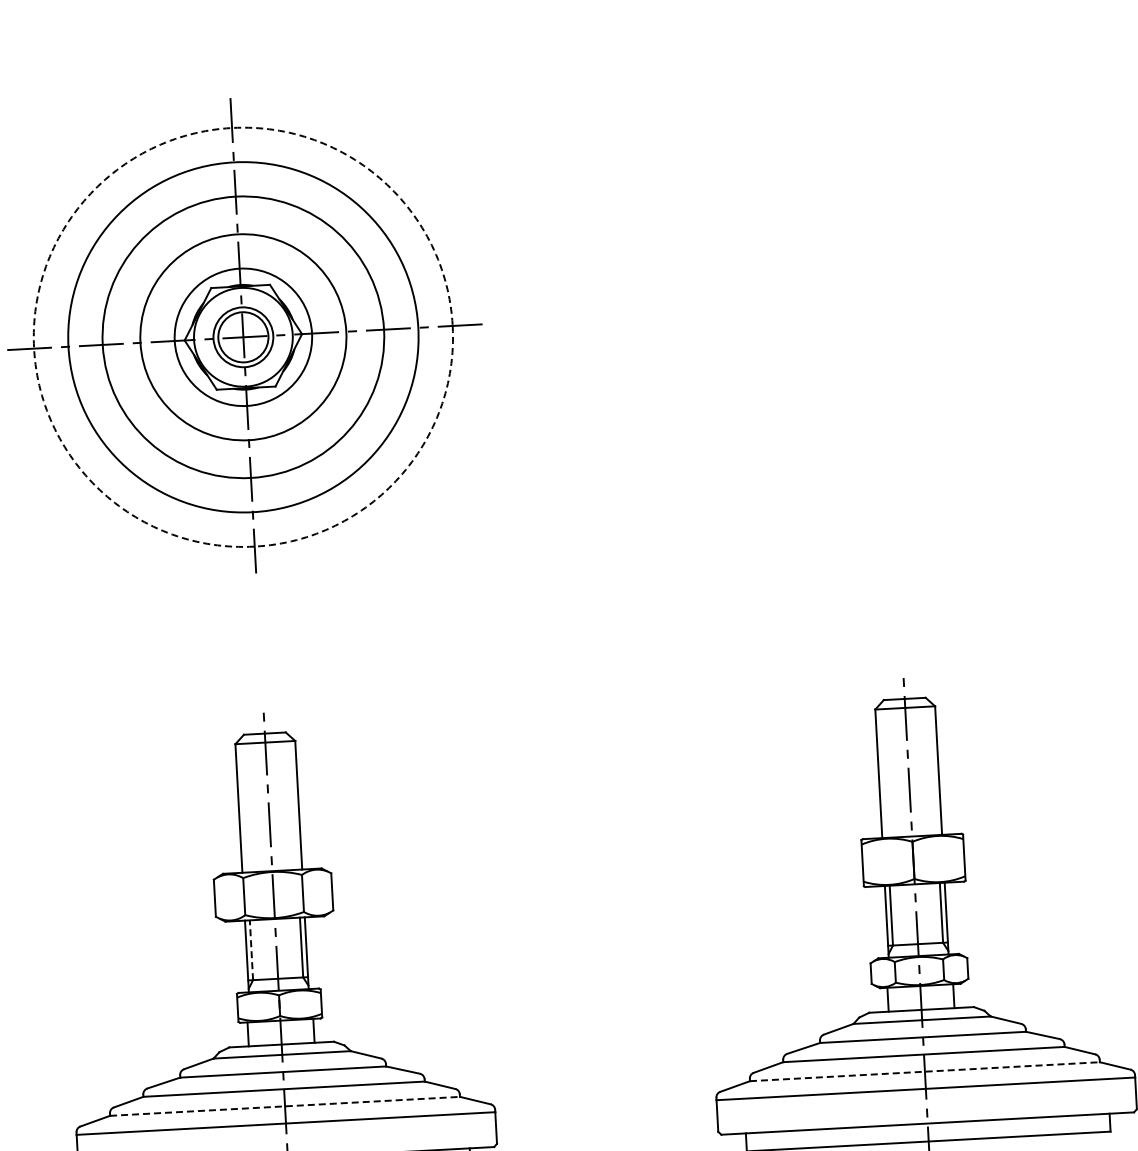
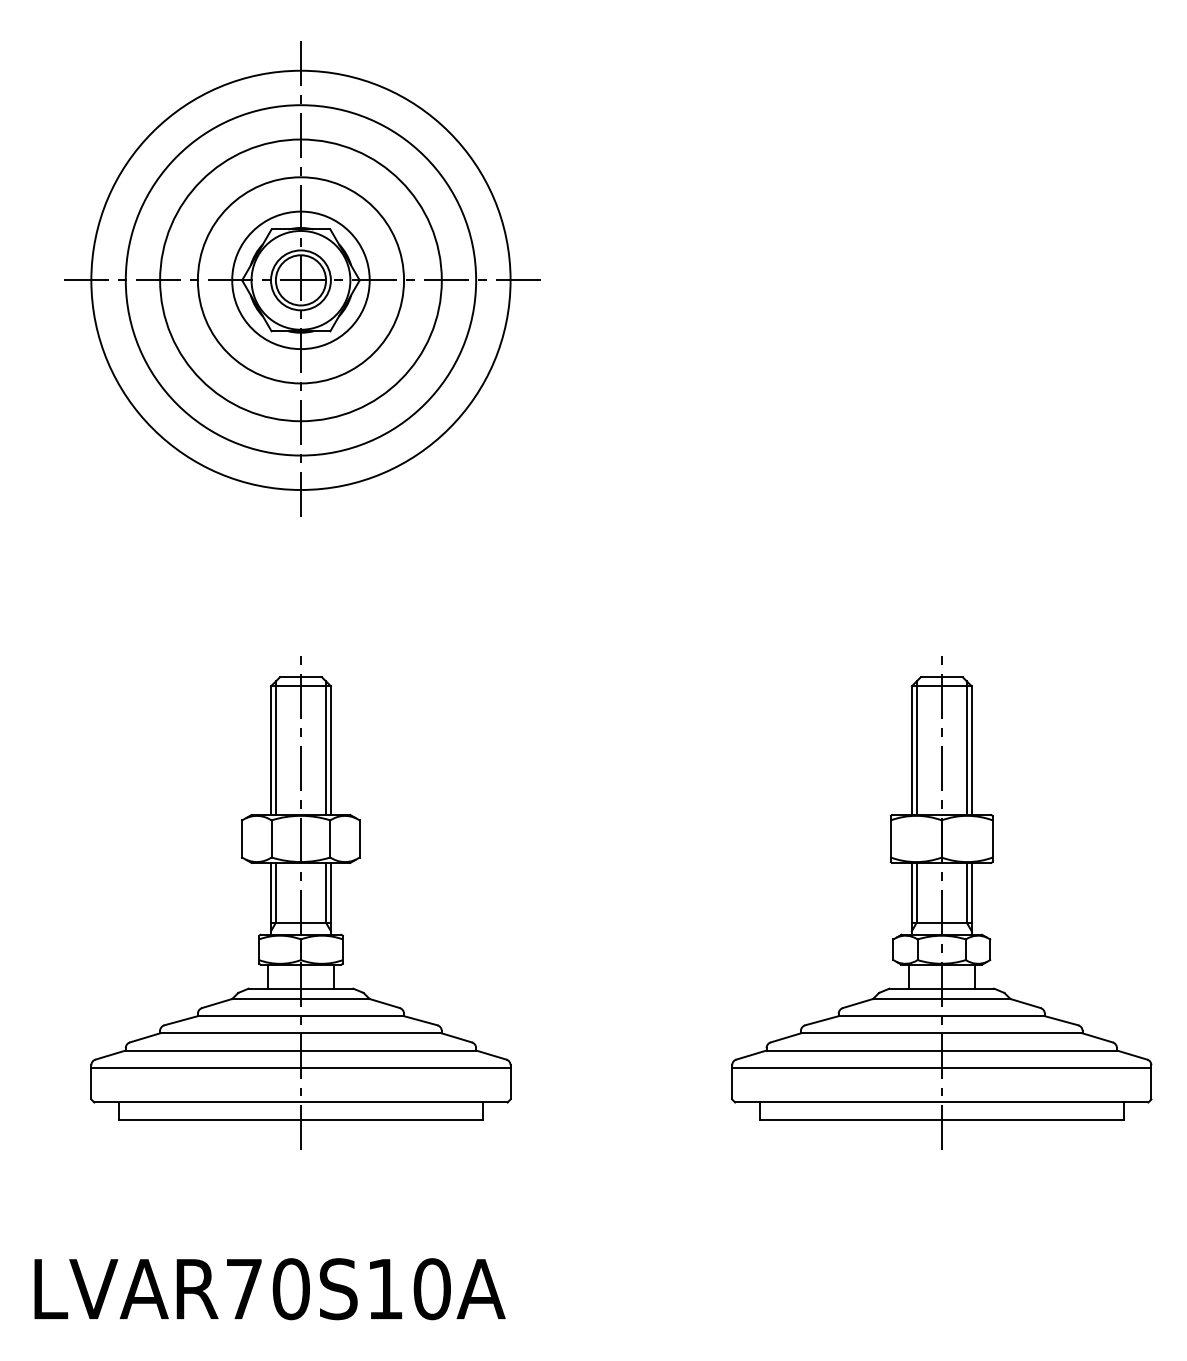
circle: (242, 336) -> (300, 279), dashed -> solid
line: (933, 768) -> (966, 748), added
line: (883, 771) -> (916, 748), added
line: (294, 803) -> (326, 748), added
line: (243, 806) -> (275, 748), added
line: (251, 949) -> (275, 892), dashed -> solid
line: (925, 1071) -> (942, 1050), dashed -> solid
line: (285, 1106) -> (301, 1050), dashed -> solid

